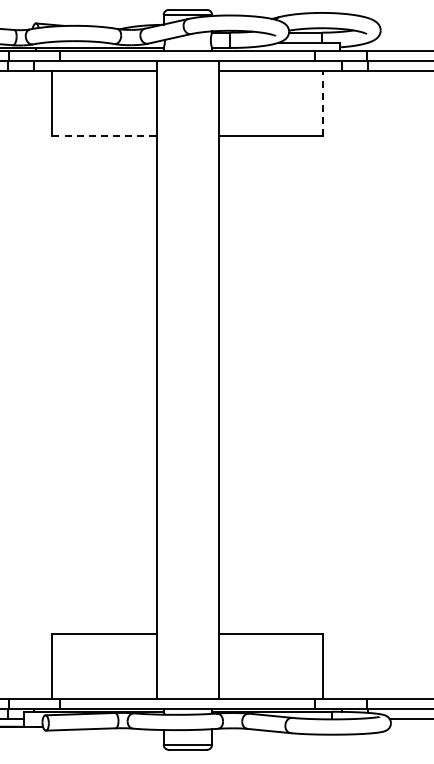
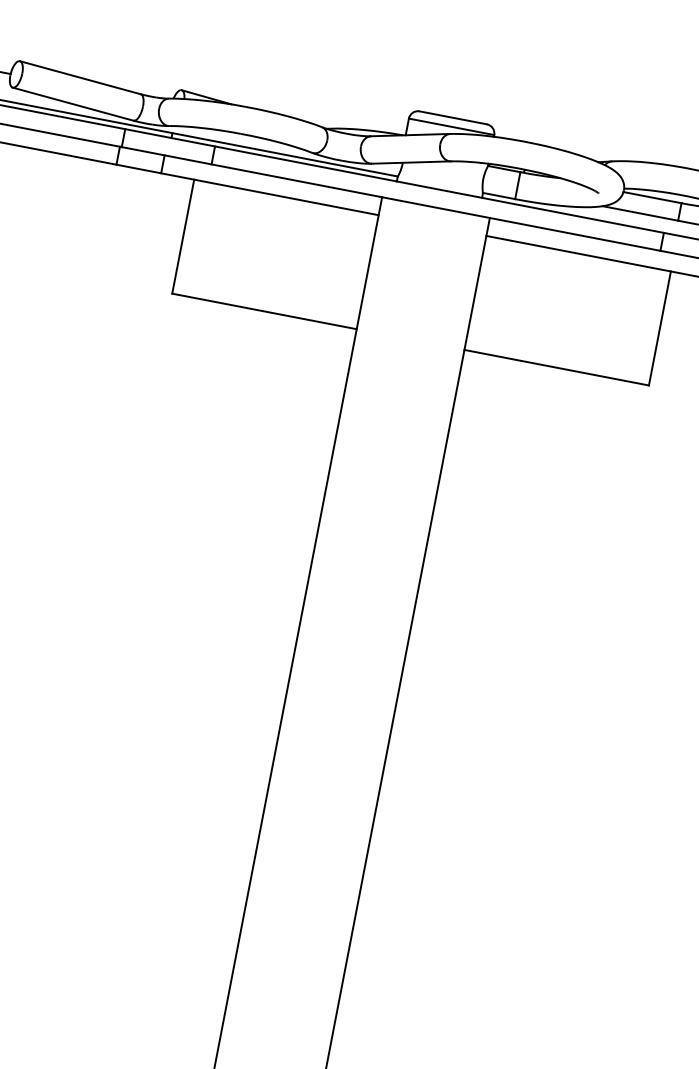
line: (323, 103) -> (660, 328), dashed -> solid
line: (105, 135) -> (265, 310), dashed -> solid

